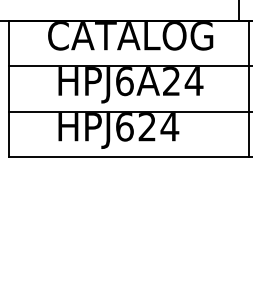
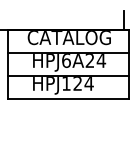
text: (124, 126) -> (66, 83), HPJ624 -> HPJ124

